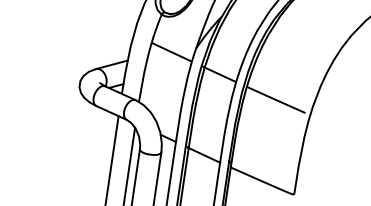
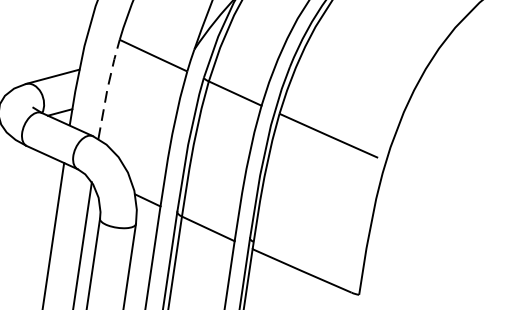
line: (144, 71) -> (107, 88), solid -> dashed

